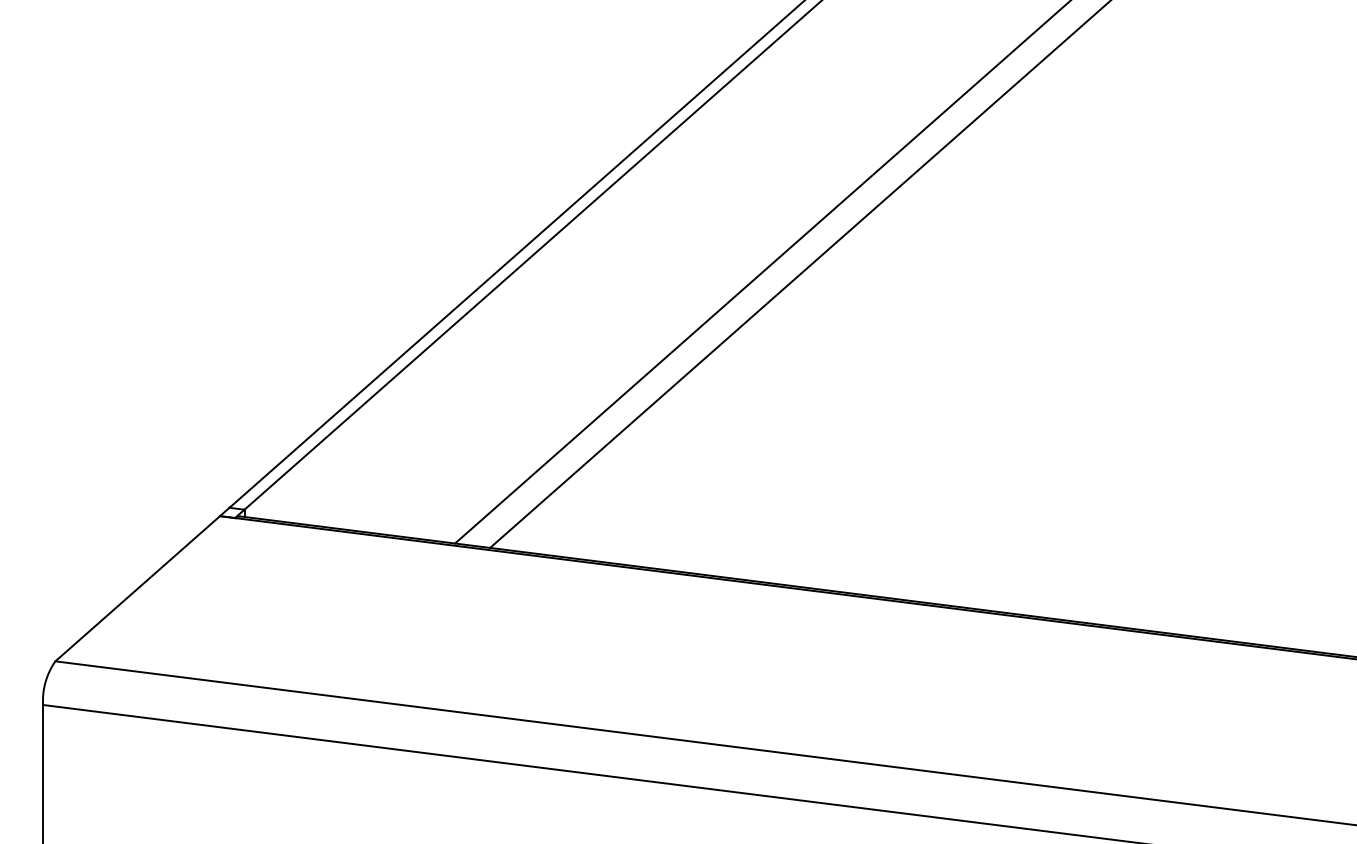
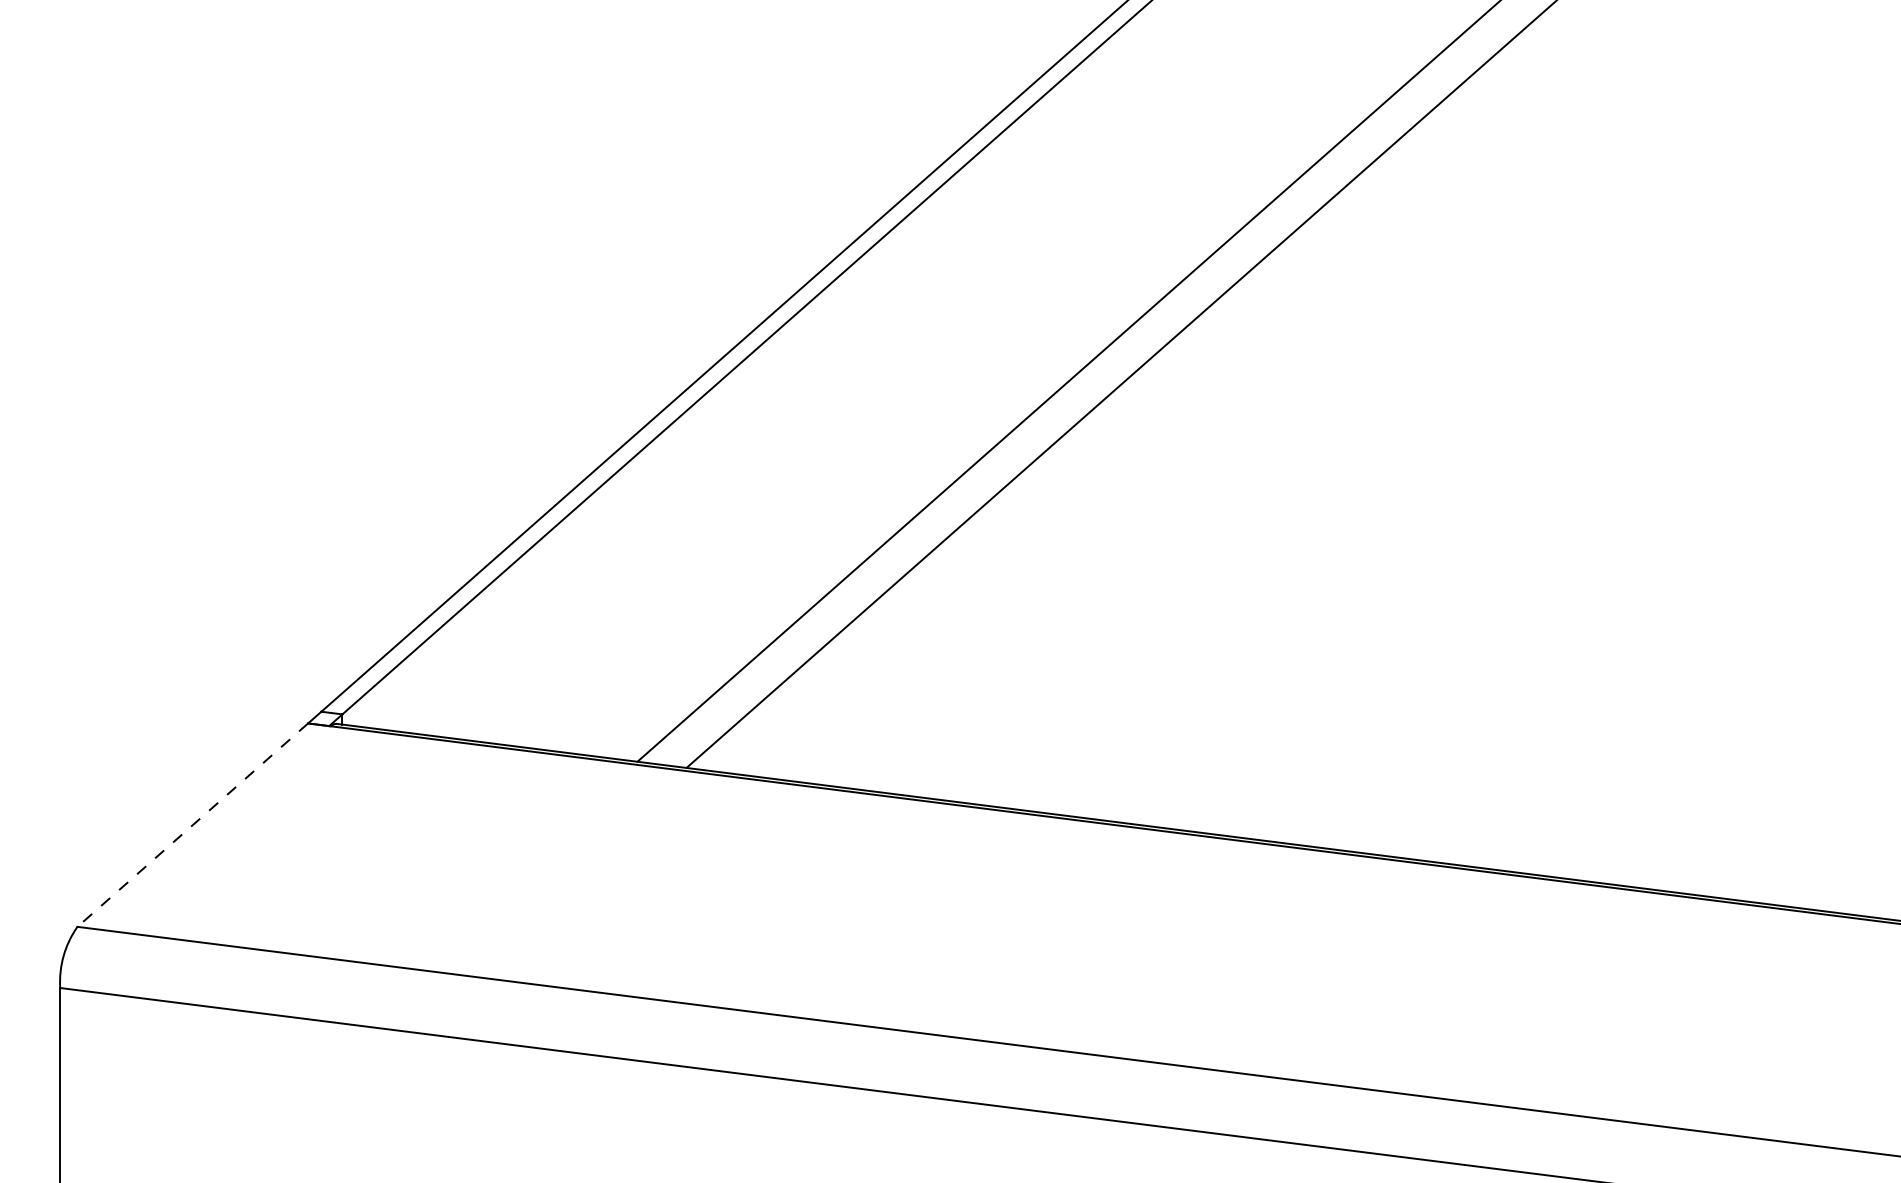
line: (137, 589) -> (192, 825), solid -> dashed

